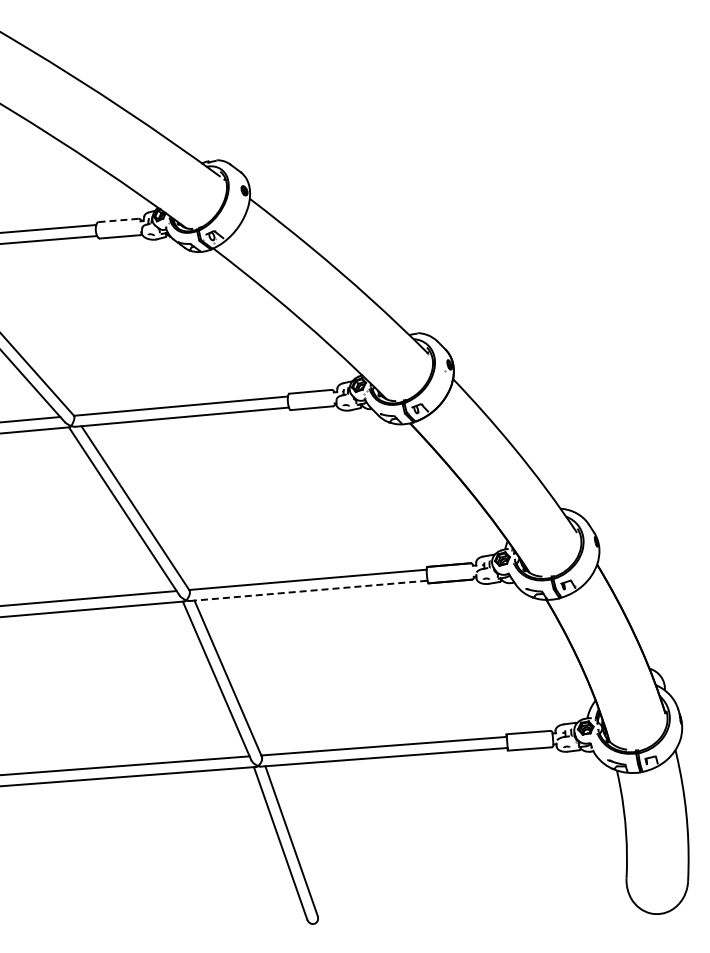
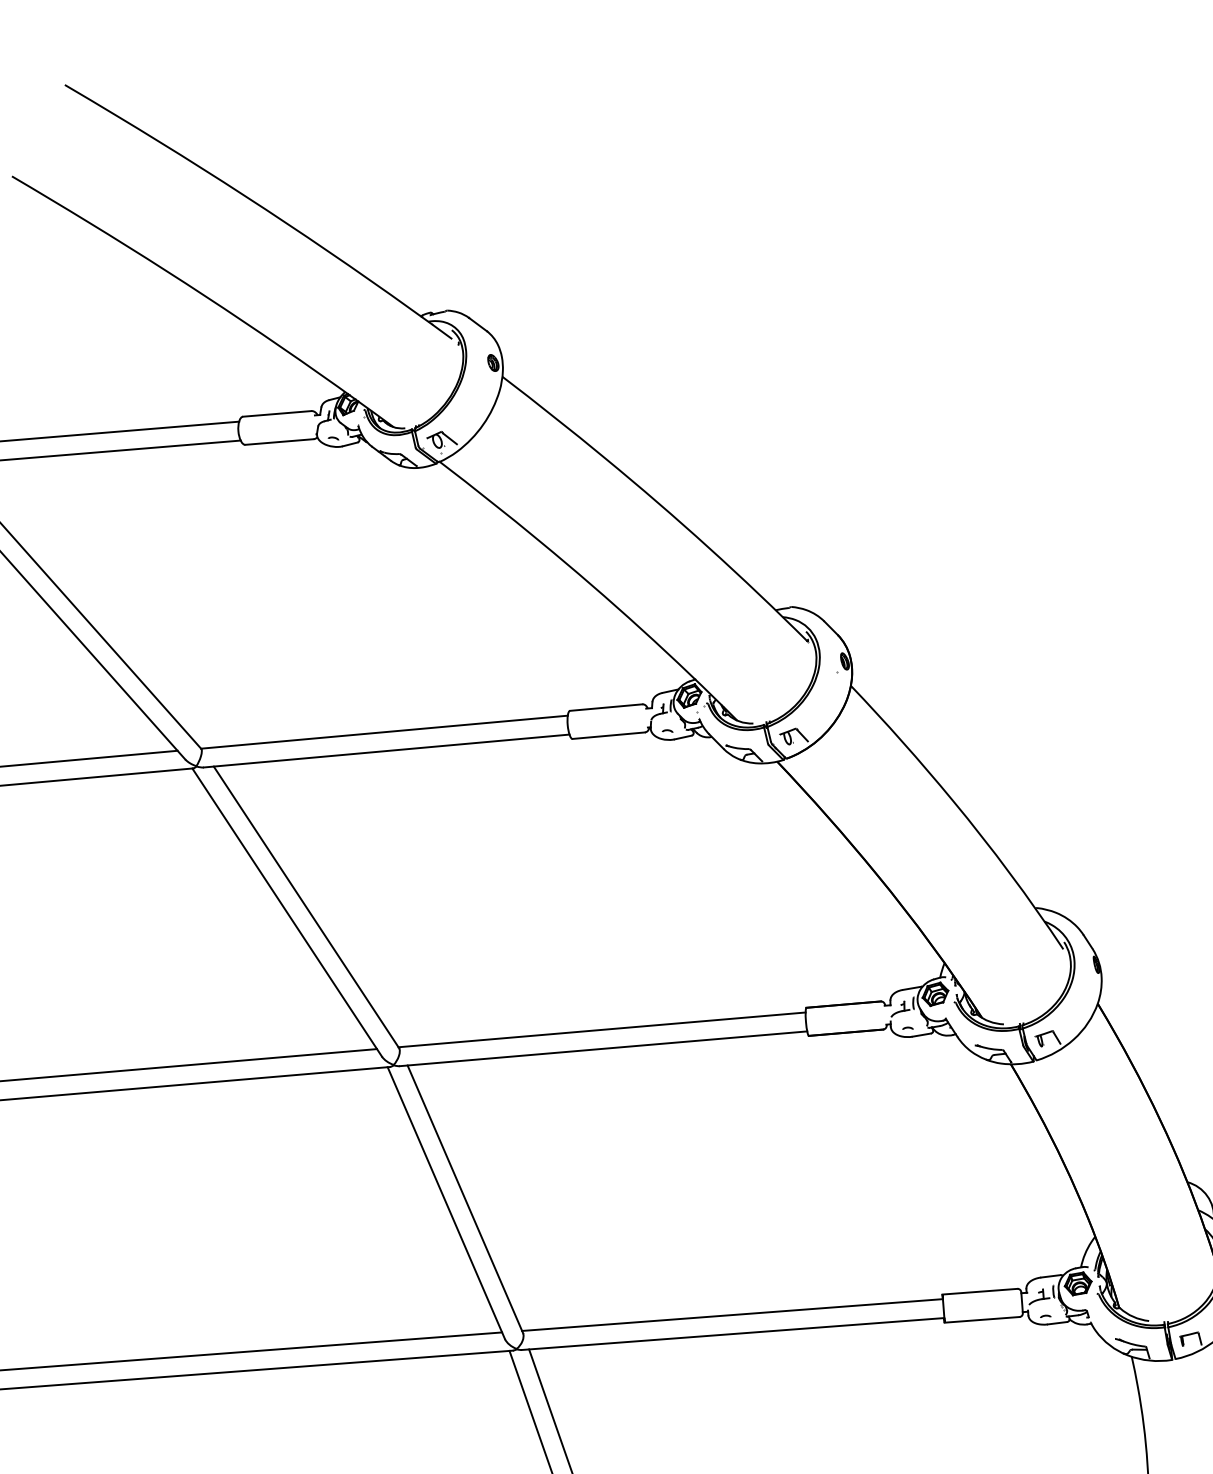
line: (118, 220) -> (277, 413), dashed -> solid
line: (309, 590) -> (604, 1048), dashed -> solid

